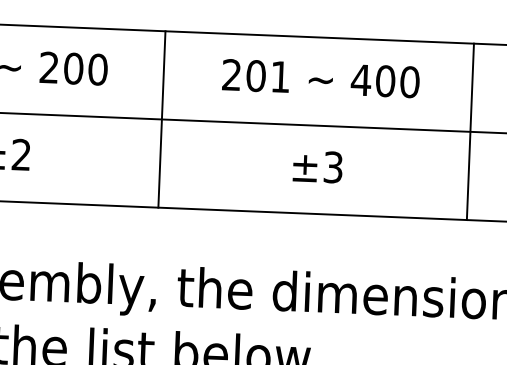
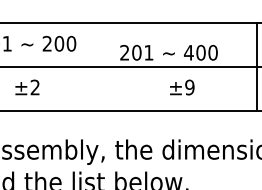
text: (319, 77) -> (168, 52), moved
line: (162, 118) -> (104, 66), removed
text: (332, 167) -> (189, 87), ±3 -> ±9

